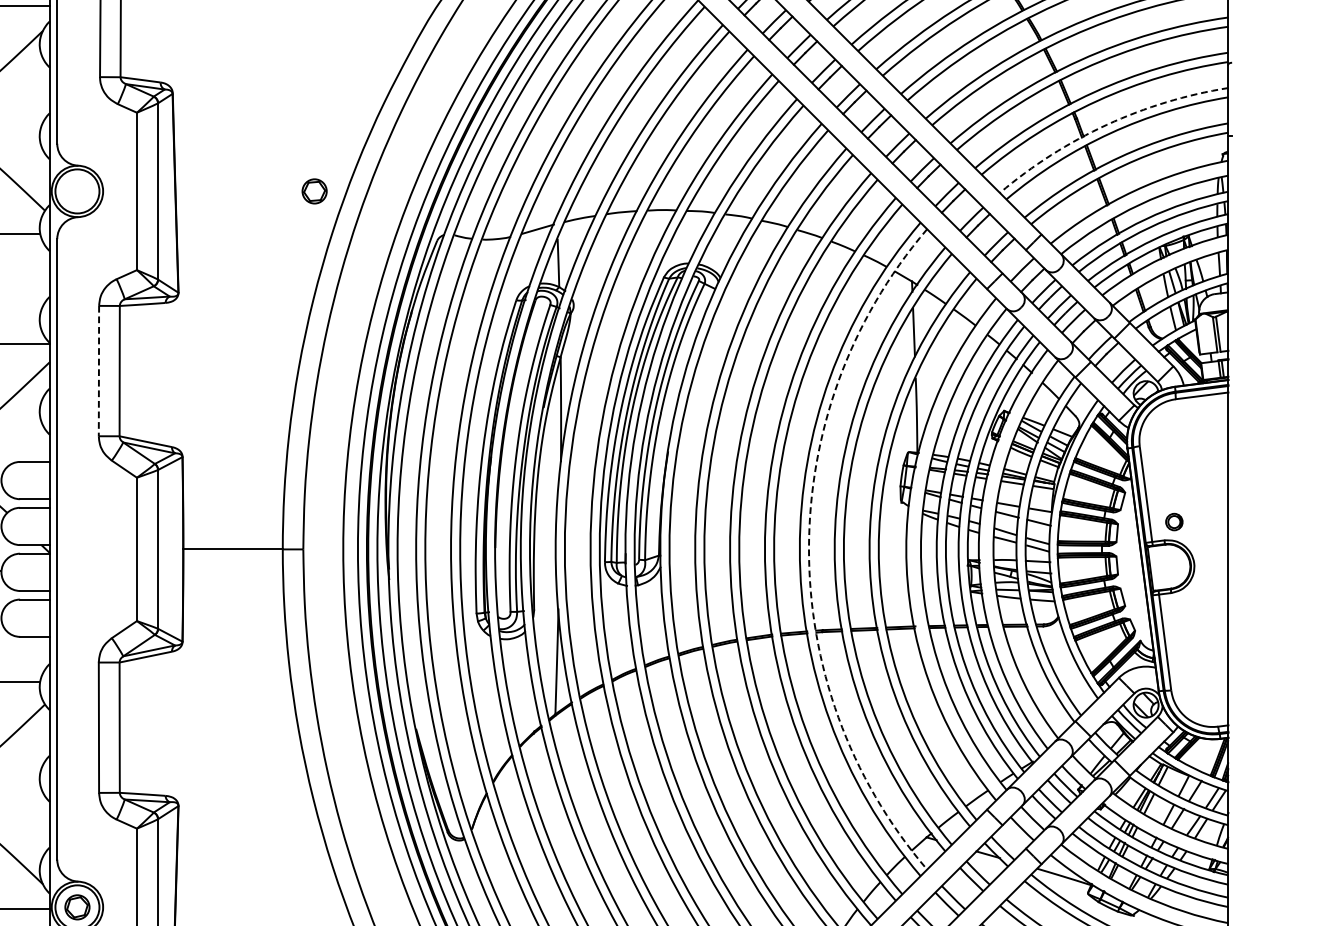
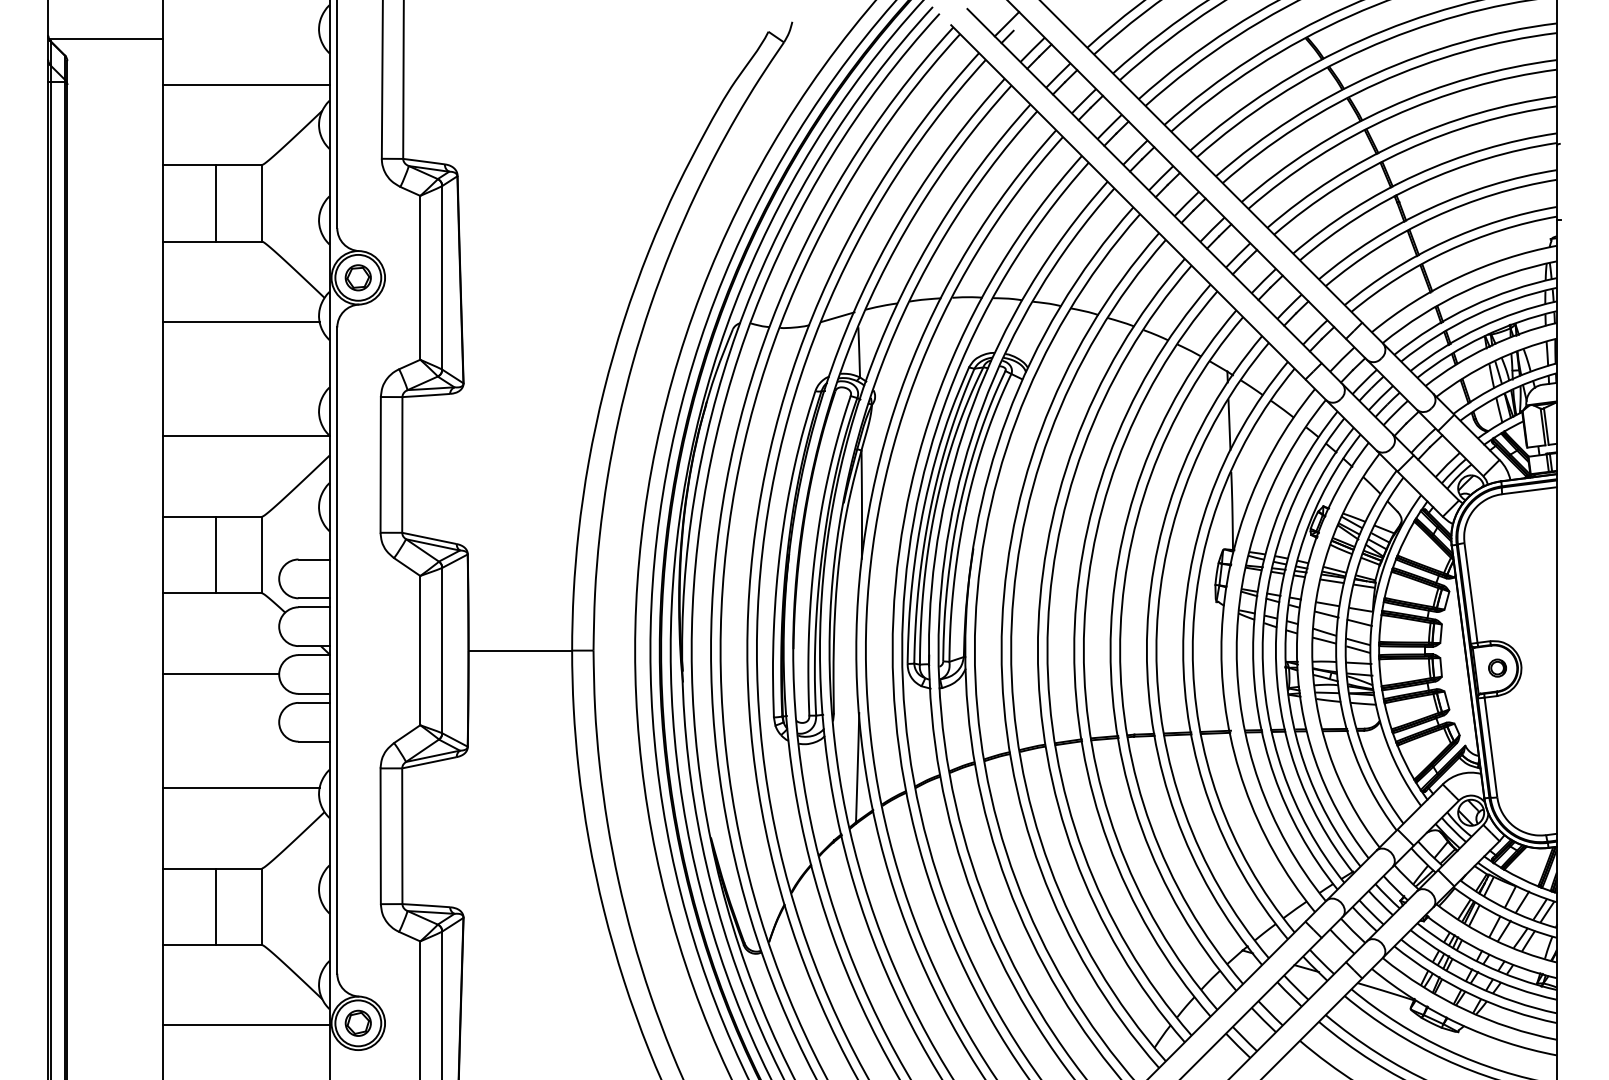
arc: (1107, 124) -> (1430, 208), dashed -> solid
part: (313, 191) -> (357, 277), moved
line: (98, 370) -> (380, 464), dashed -> solid
part: (1174, 521) -> (1497, 667), moved
arc: (809, 549) -> (1120, 650), dashed -> solid

